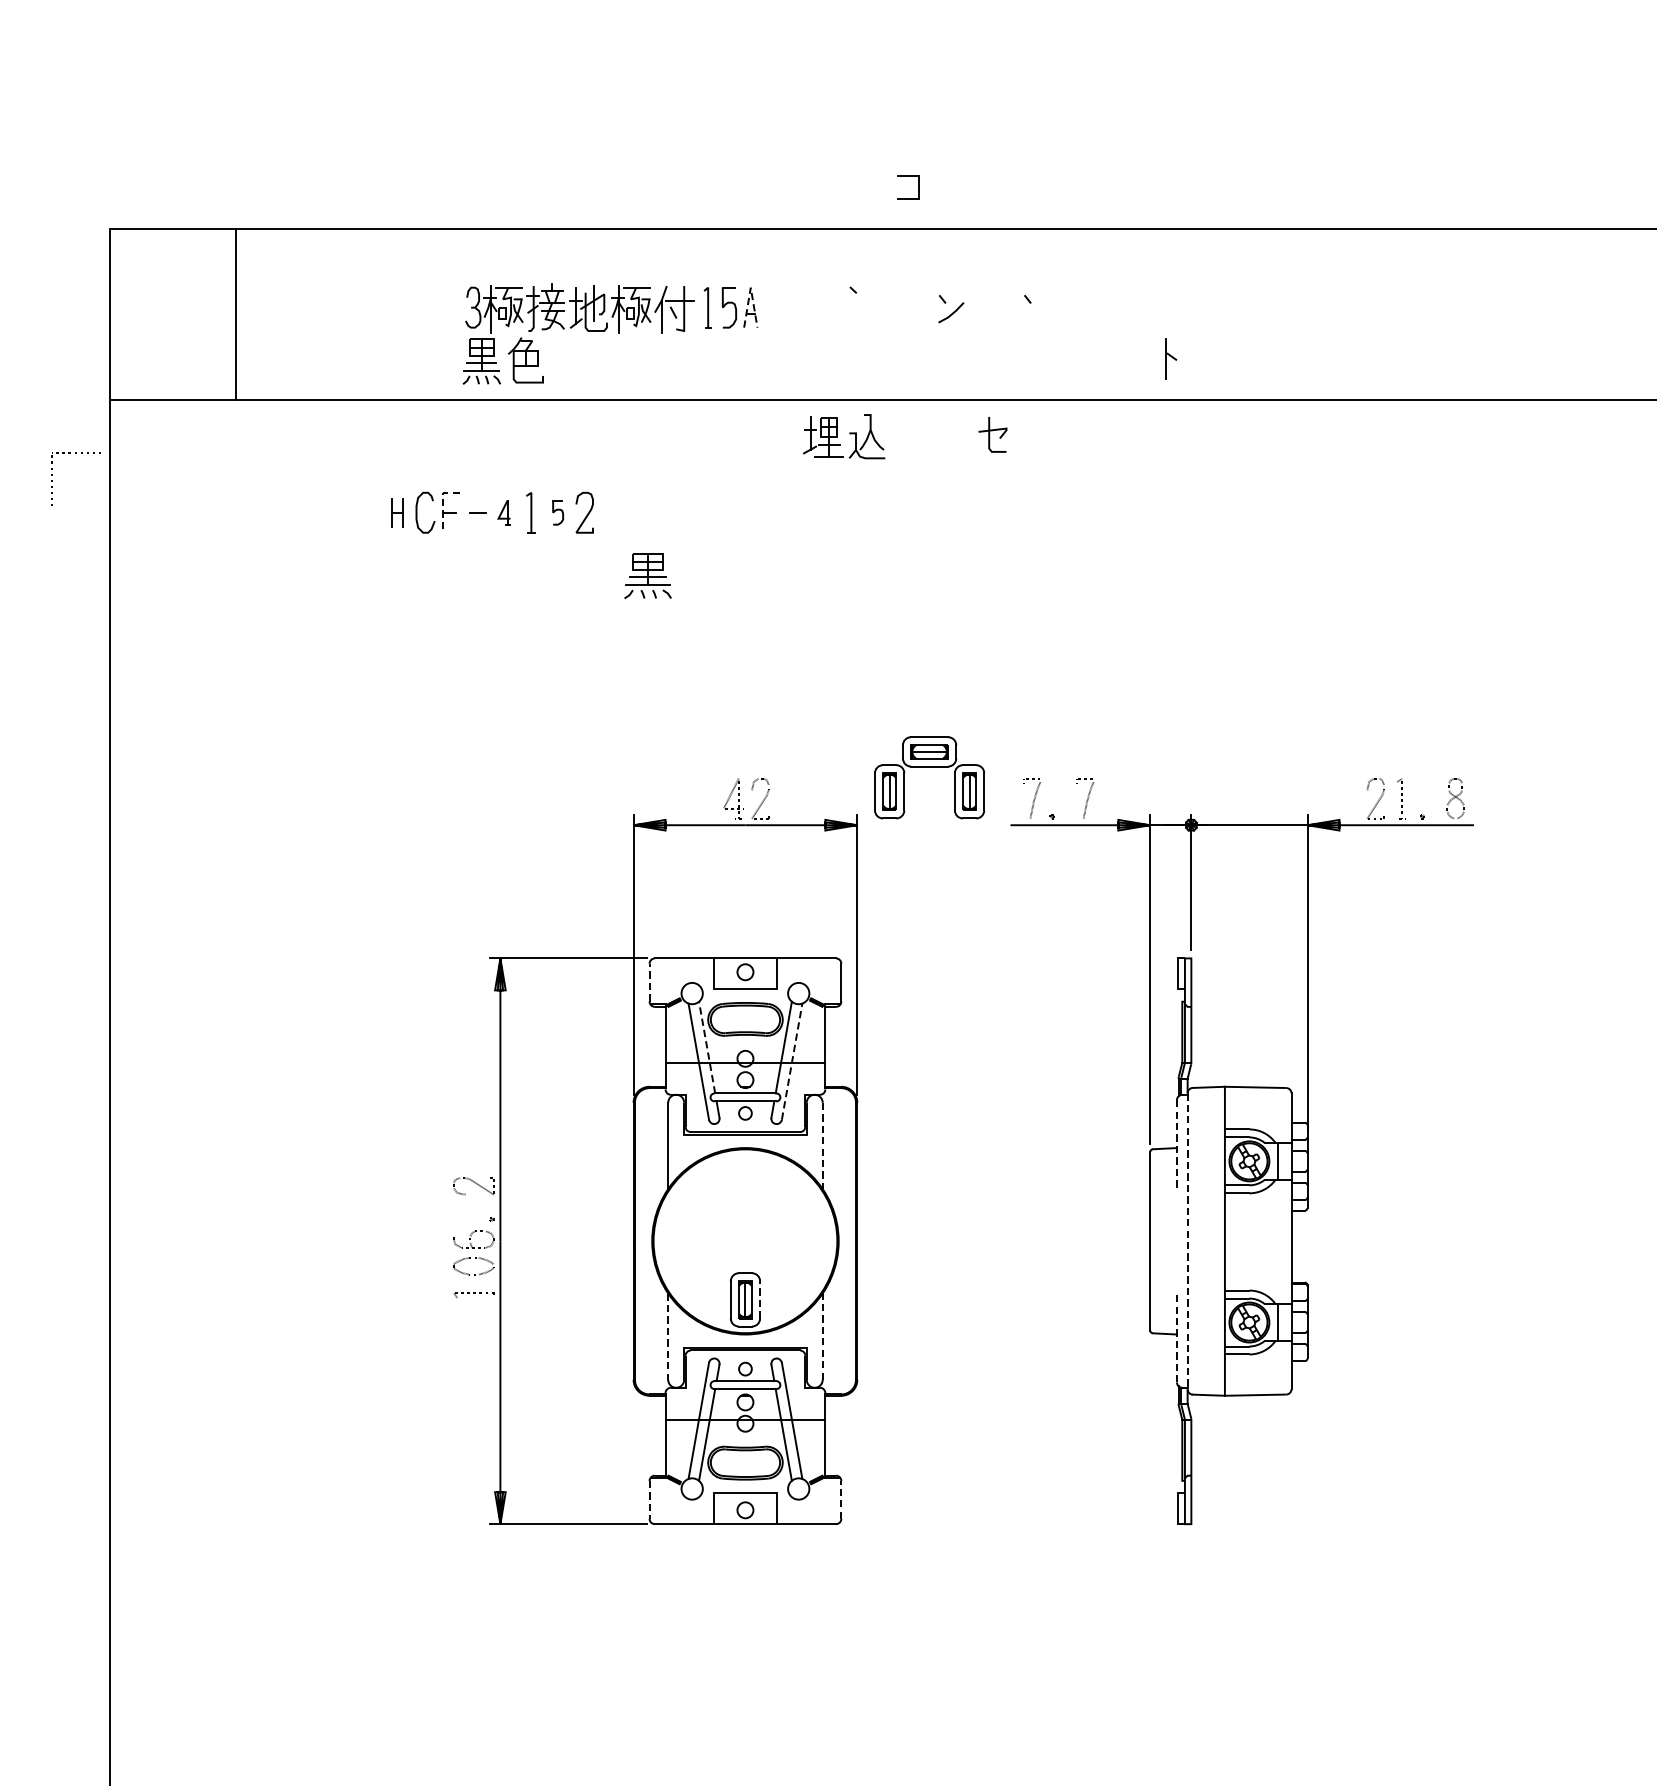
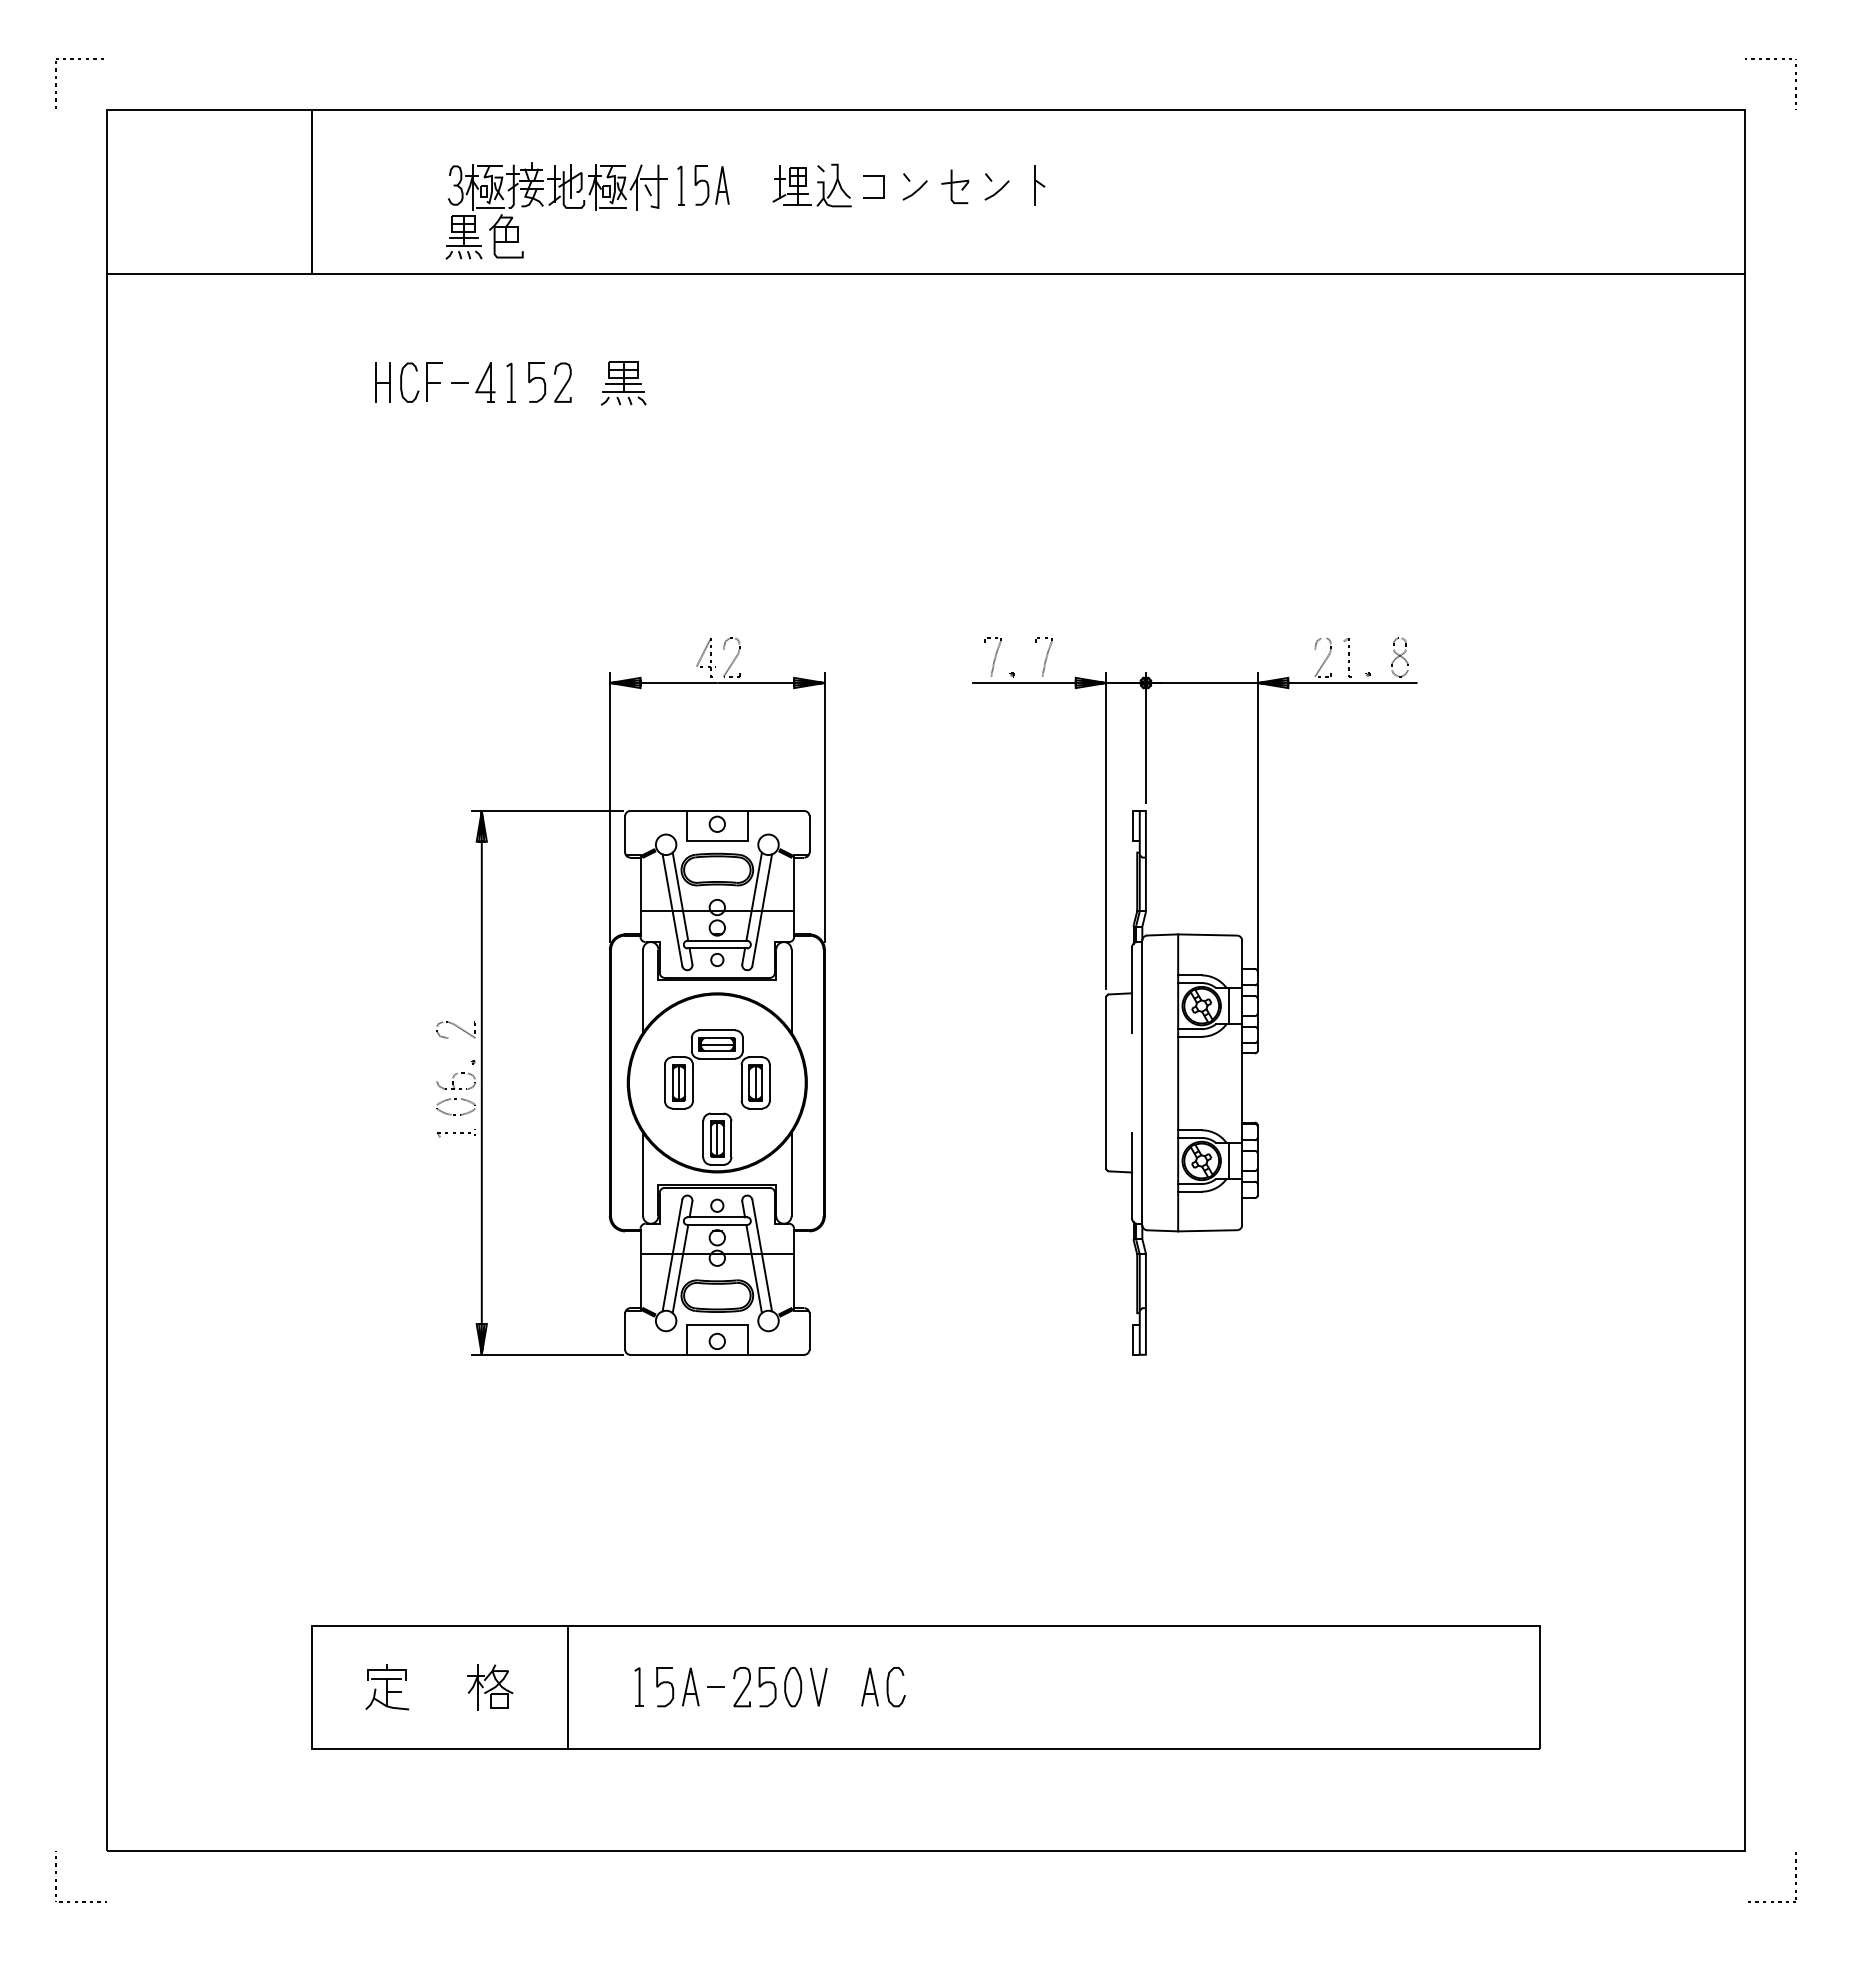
line: (907, 176) -> (873, 176), moved
line: (750, 287) -> (722, 166), dashed -> solid
line: (1036, 312) -> (997, 190), added
line: (235, 313) -> (311, 191), moved
line: (508, 330) -> (489, 207), added
line: (636, 330) -> (612, 207), added
part: (1171, 358) -> (1039, 185), moved
part: (993, 434) -> (955, 186), moved
part: (843, 436) -> (811, 185), moved
line: (52, 478) -> (56, 83), moved
line: (442, 504) -> (426, 374), dashed -> solid
part: (397, 512) -> (382, 382), size x1.43
part: (504, 512) -> (485, 382), size x1.67
part: (558, 512) -> (537, 382), size x1.67
part: (647, 576) -> (623, 383), moved
part: (929, 767) -> (717, 1059), moved
line: (649, 981) -> (625, 833), dashed -> solid
line: (707, 1047) -> (680, 896), dashed -> solid
line: (792, 1061) -> (762, 910), dashed -> solid
line: (1177, 1144) -> (1132, 989), dashed -> solid
line: (822, 1146) -> (791, 991), dashed -> solid
line: (1187, 1241) -> (1142, 1083), dashed -> solid
line: (760, 1300) -> (731, 1139), dashed -> solid
line: (822, 1336) -> (791, 1174), dashed -> solid
line: (668, 1337) -> (643, 1175), dashed -> solid
line: (1177, 1337) -> (1132, 1175), dashed -> solid
line: (649, 1499) -> (625, 1331), dashed -> solid
line: (841, 1499) -> (809, 1331), dashed -> solid

